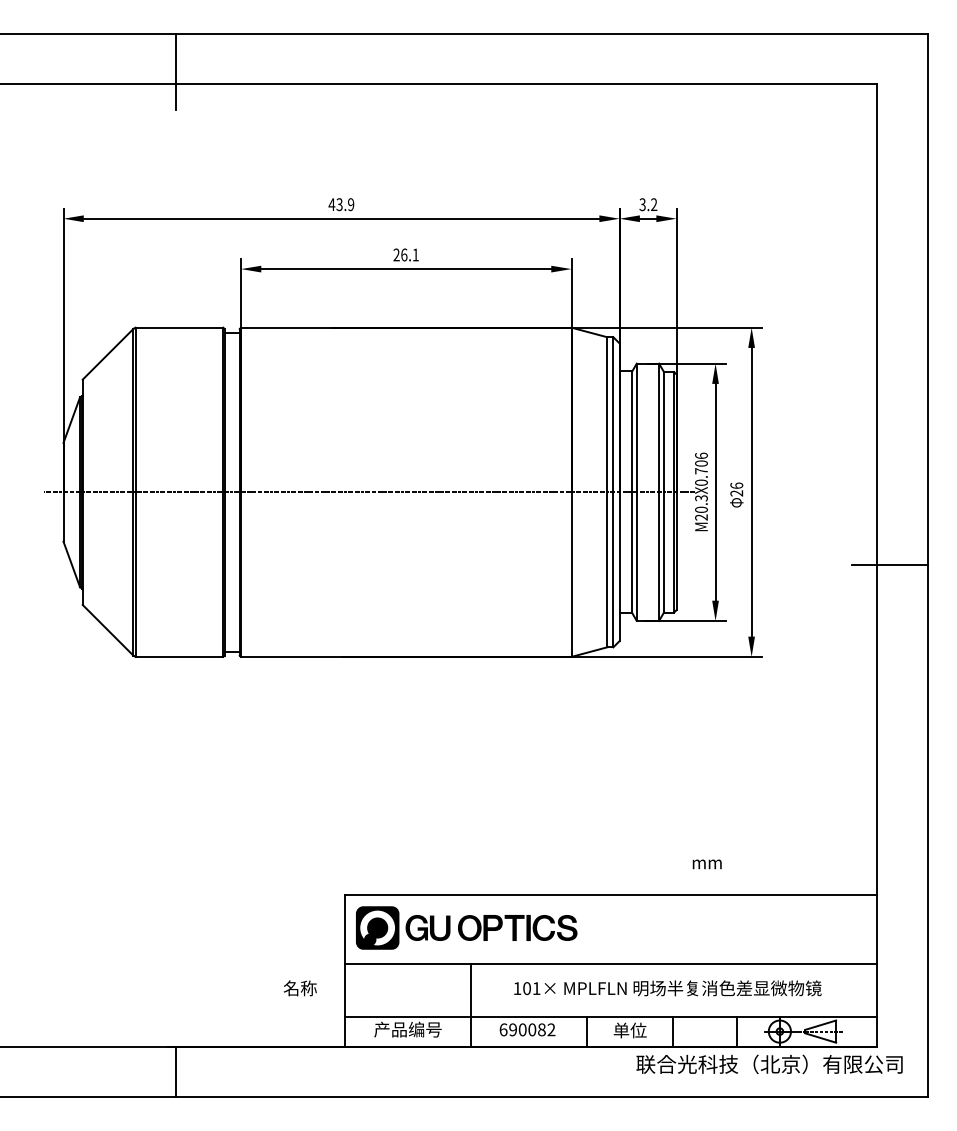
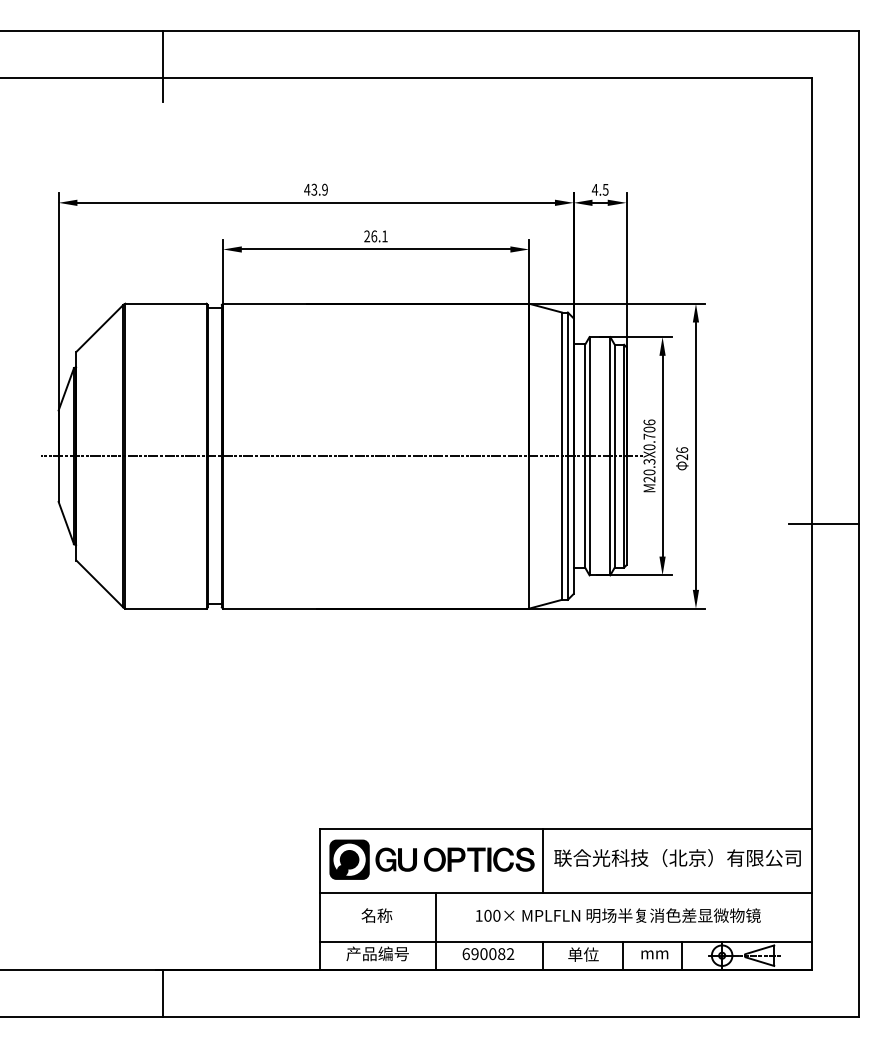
text: (647, 204) -> (599, 189), 3.2 -> 4.5
text: (706, 864) -> (654, 954), moved
line: (587, 928) -> (543, 860), added
text: (299, 988) -> (376, 915), moved
text: (536, 988) -> (496, 915), 101× -> 100×
text: (769, 1063) -> (677, 857), moved

